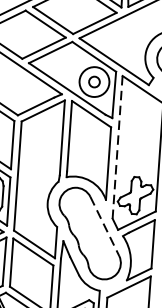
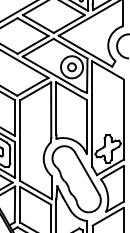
line: (117, 147) -> (92, 114), dashed -> solid
line: (105, 226) -> (87, 173), dashed -> solid

